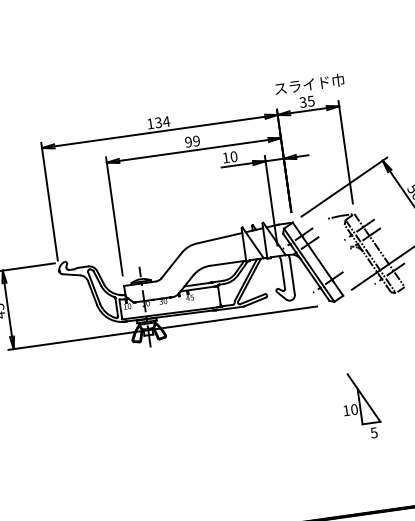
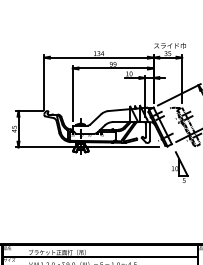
part: (361, 403) -> (180, 166), moved

